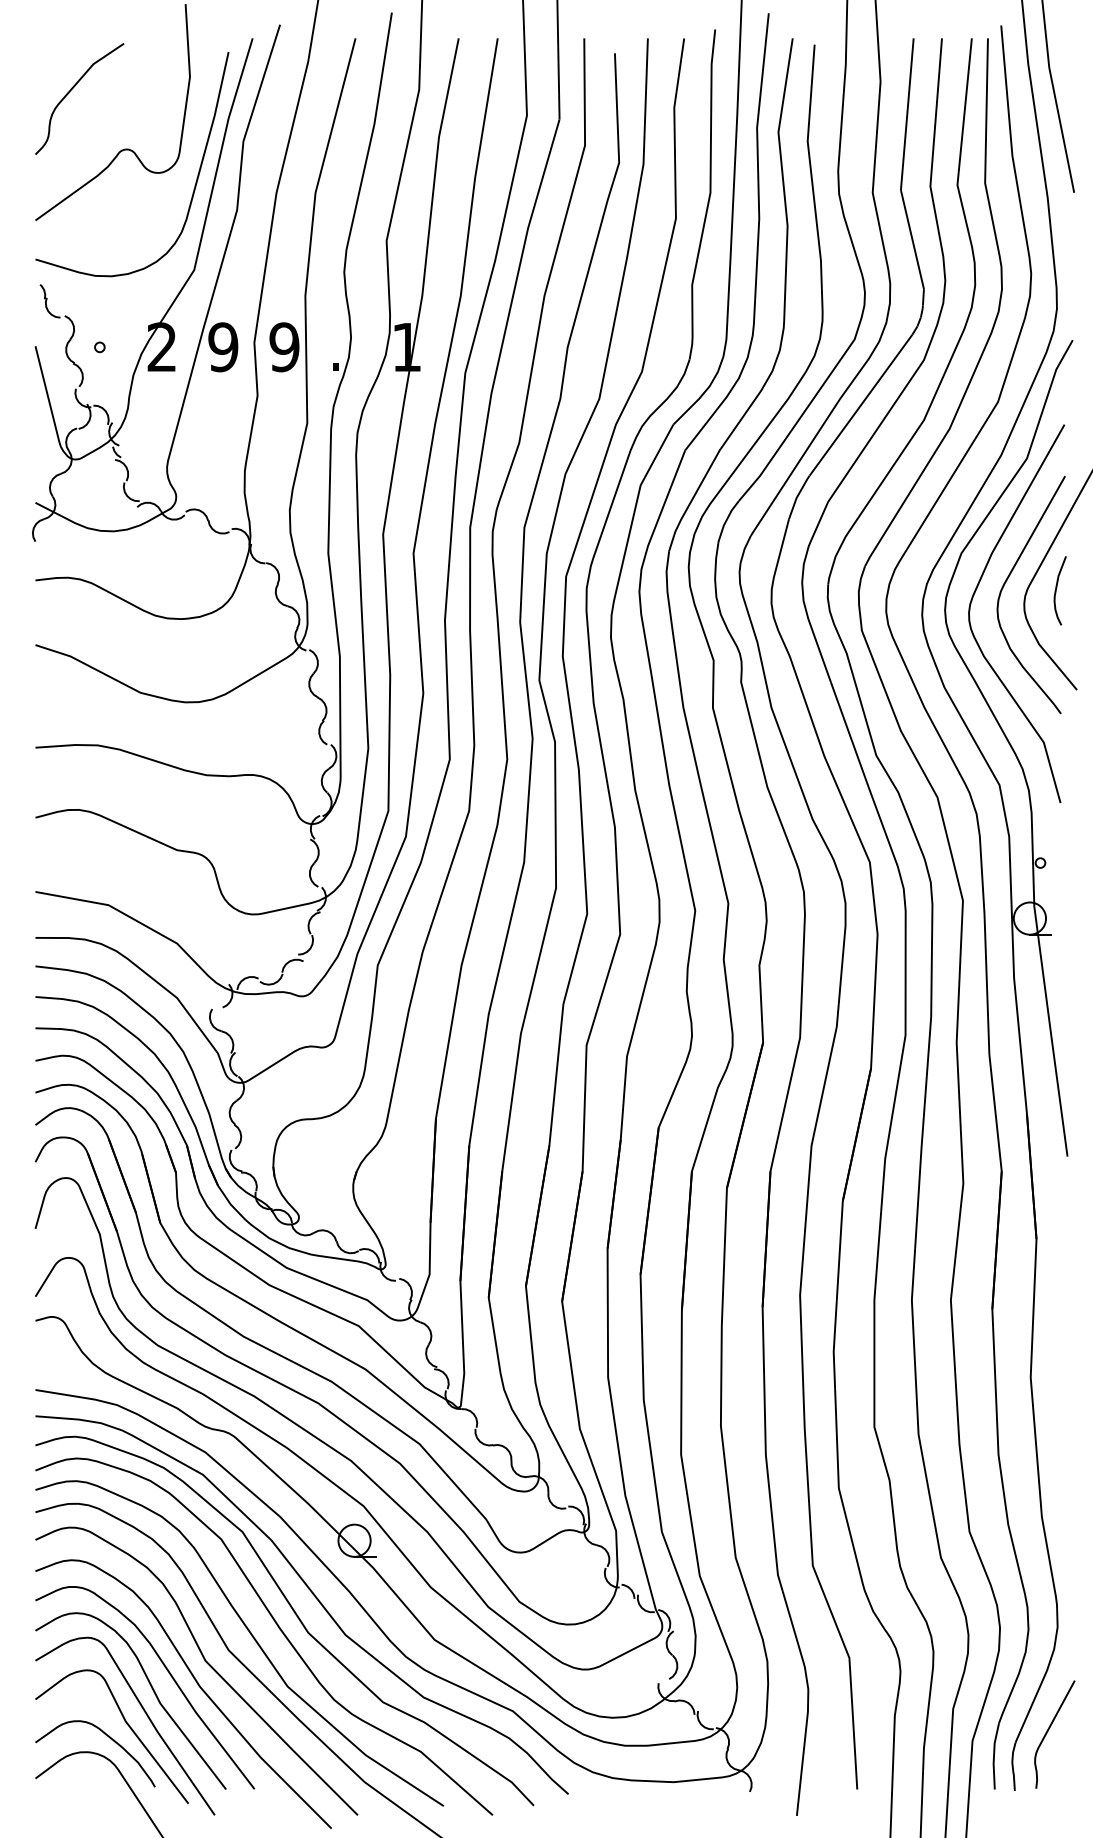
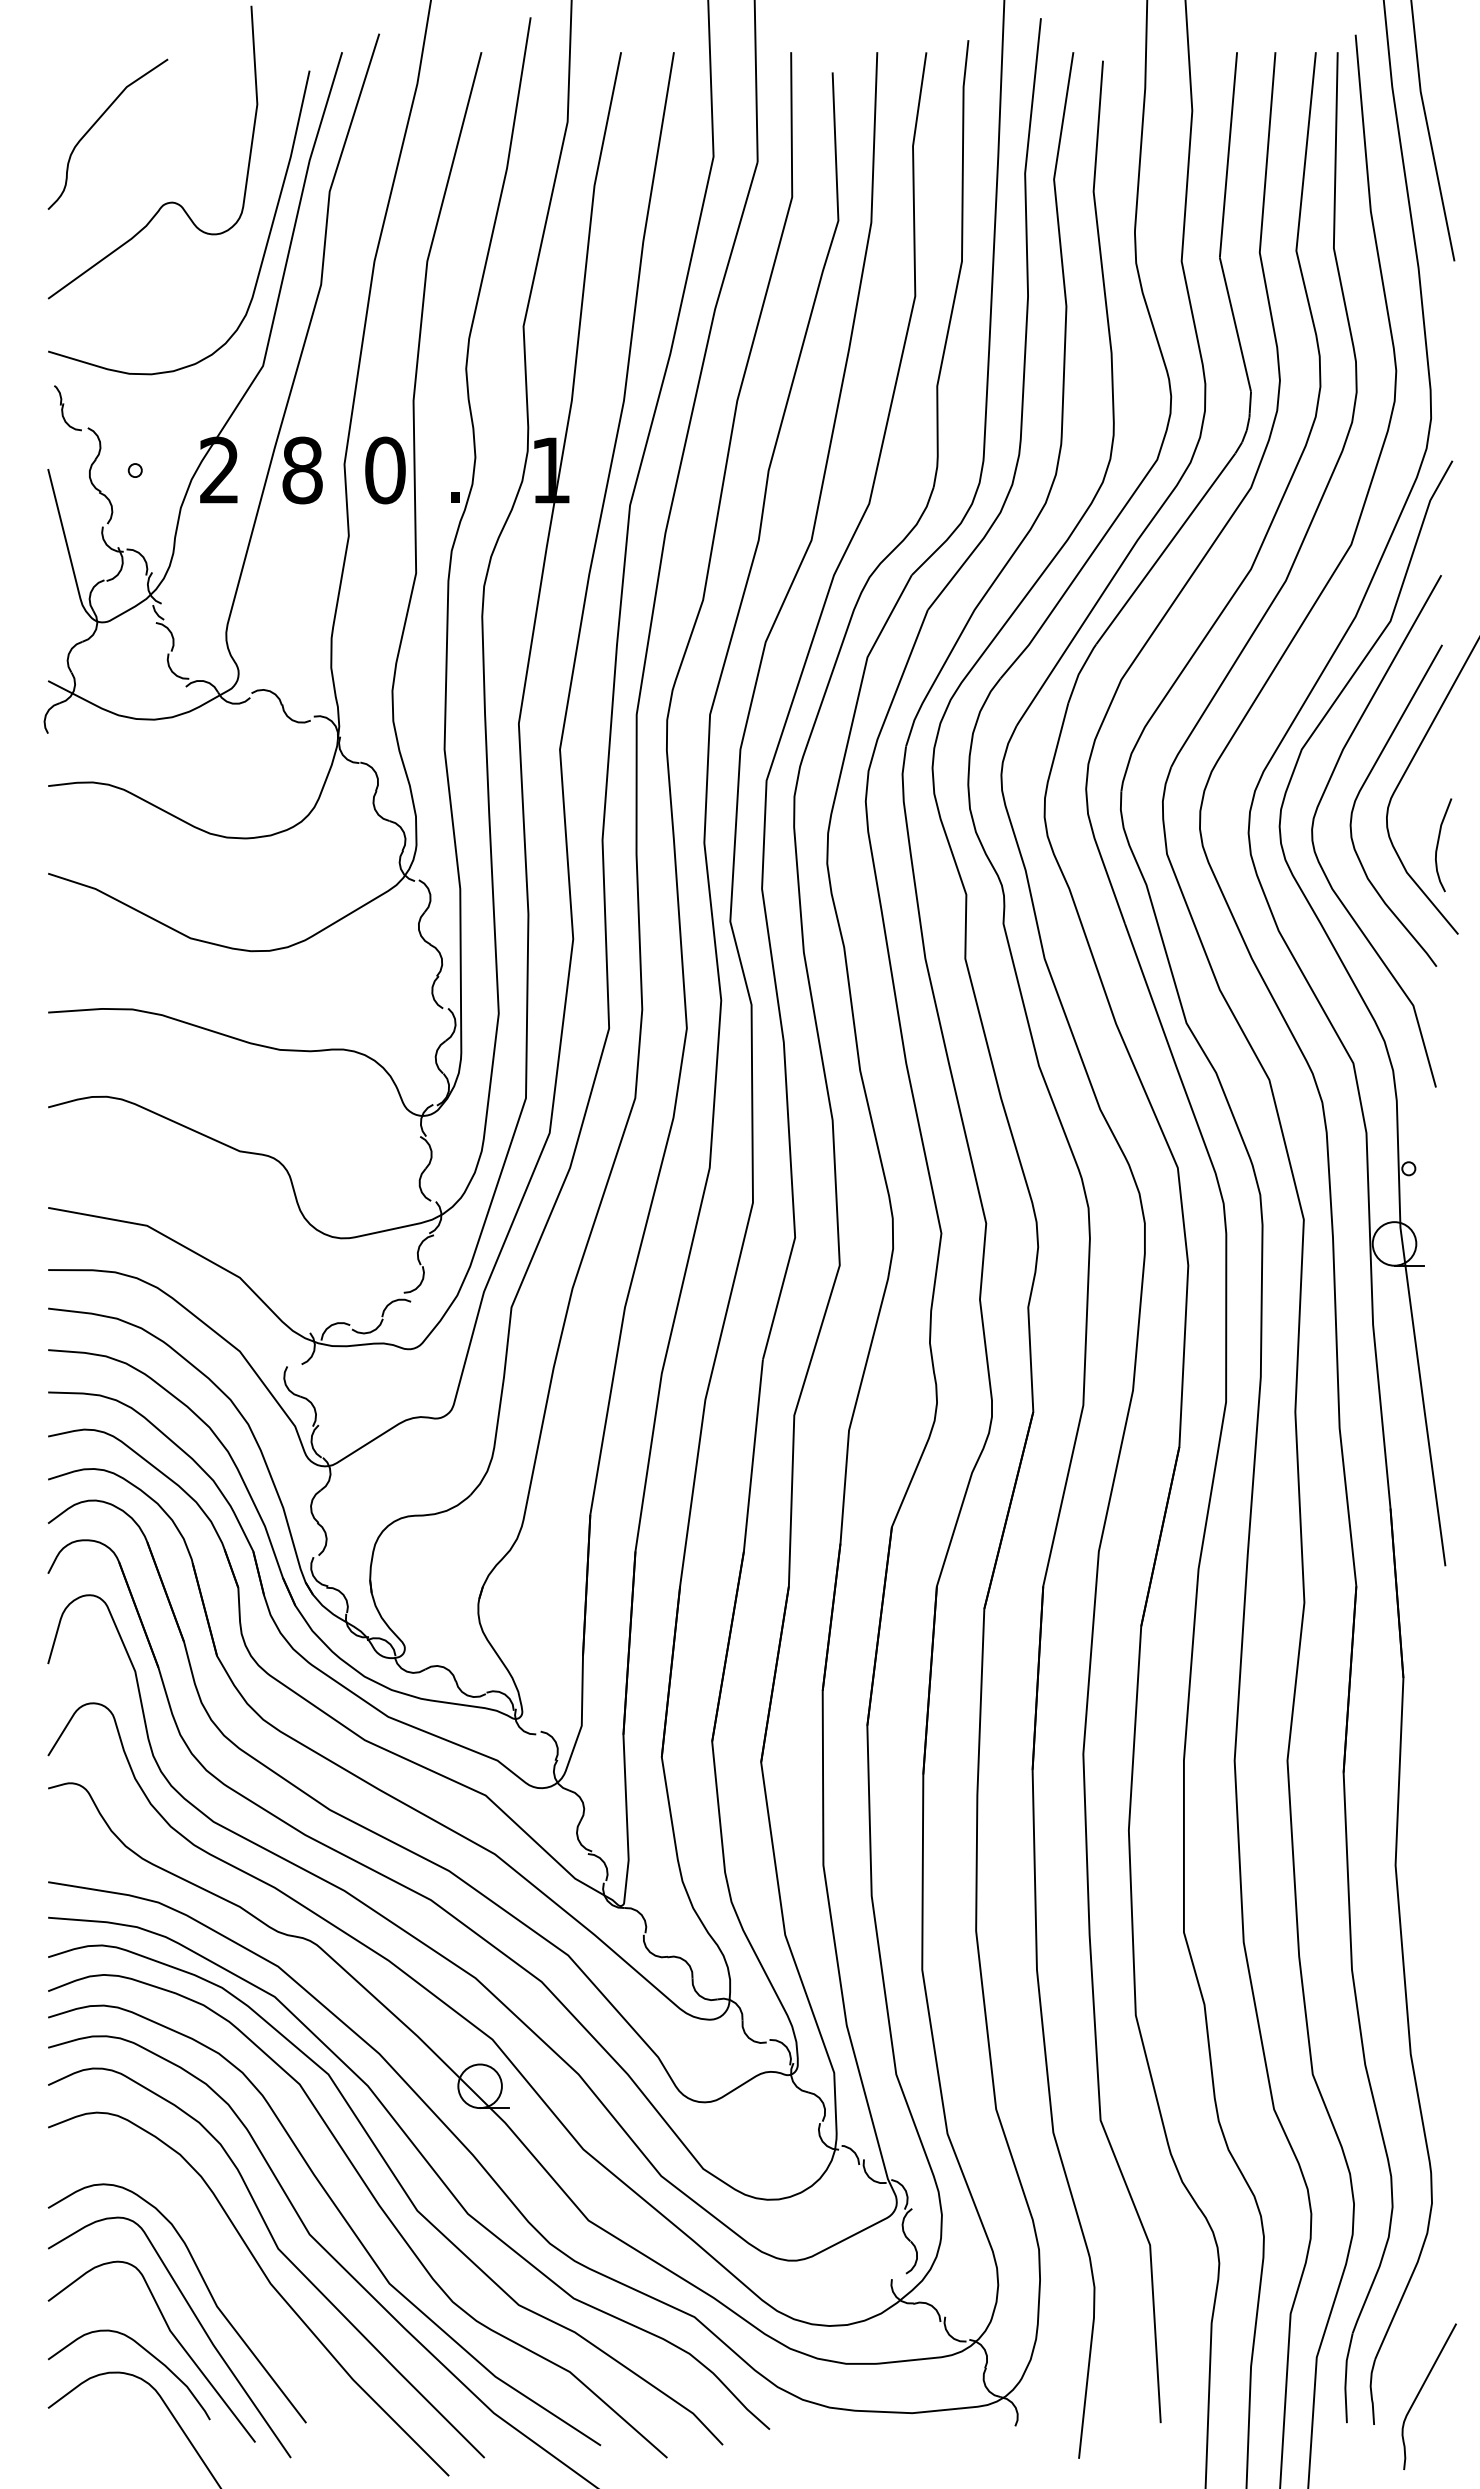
text: (223, 347) -> (302, 470), 9 -> 8
text: (284, 347) -> (385, 470), 9 -> 0
curve: (1056, 591) -> (1438, 845), moved
curve: (168, 1673) -> (228, 2265), removed
curve: (1048, 1731) -> (1420, 2392), moved

